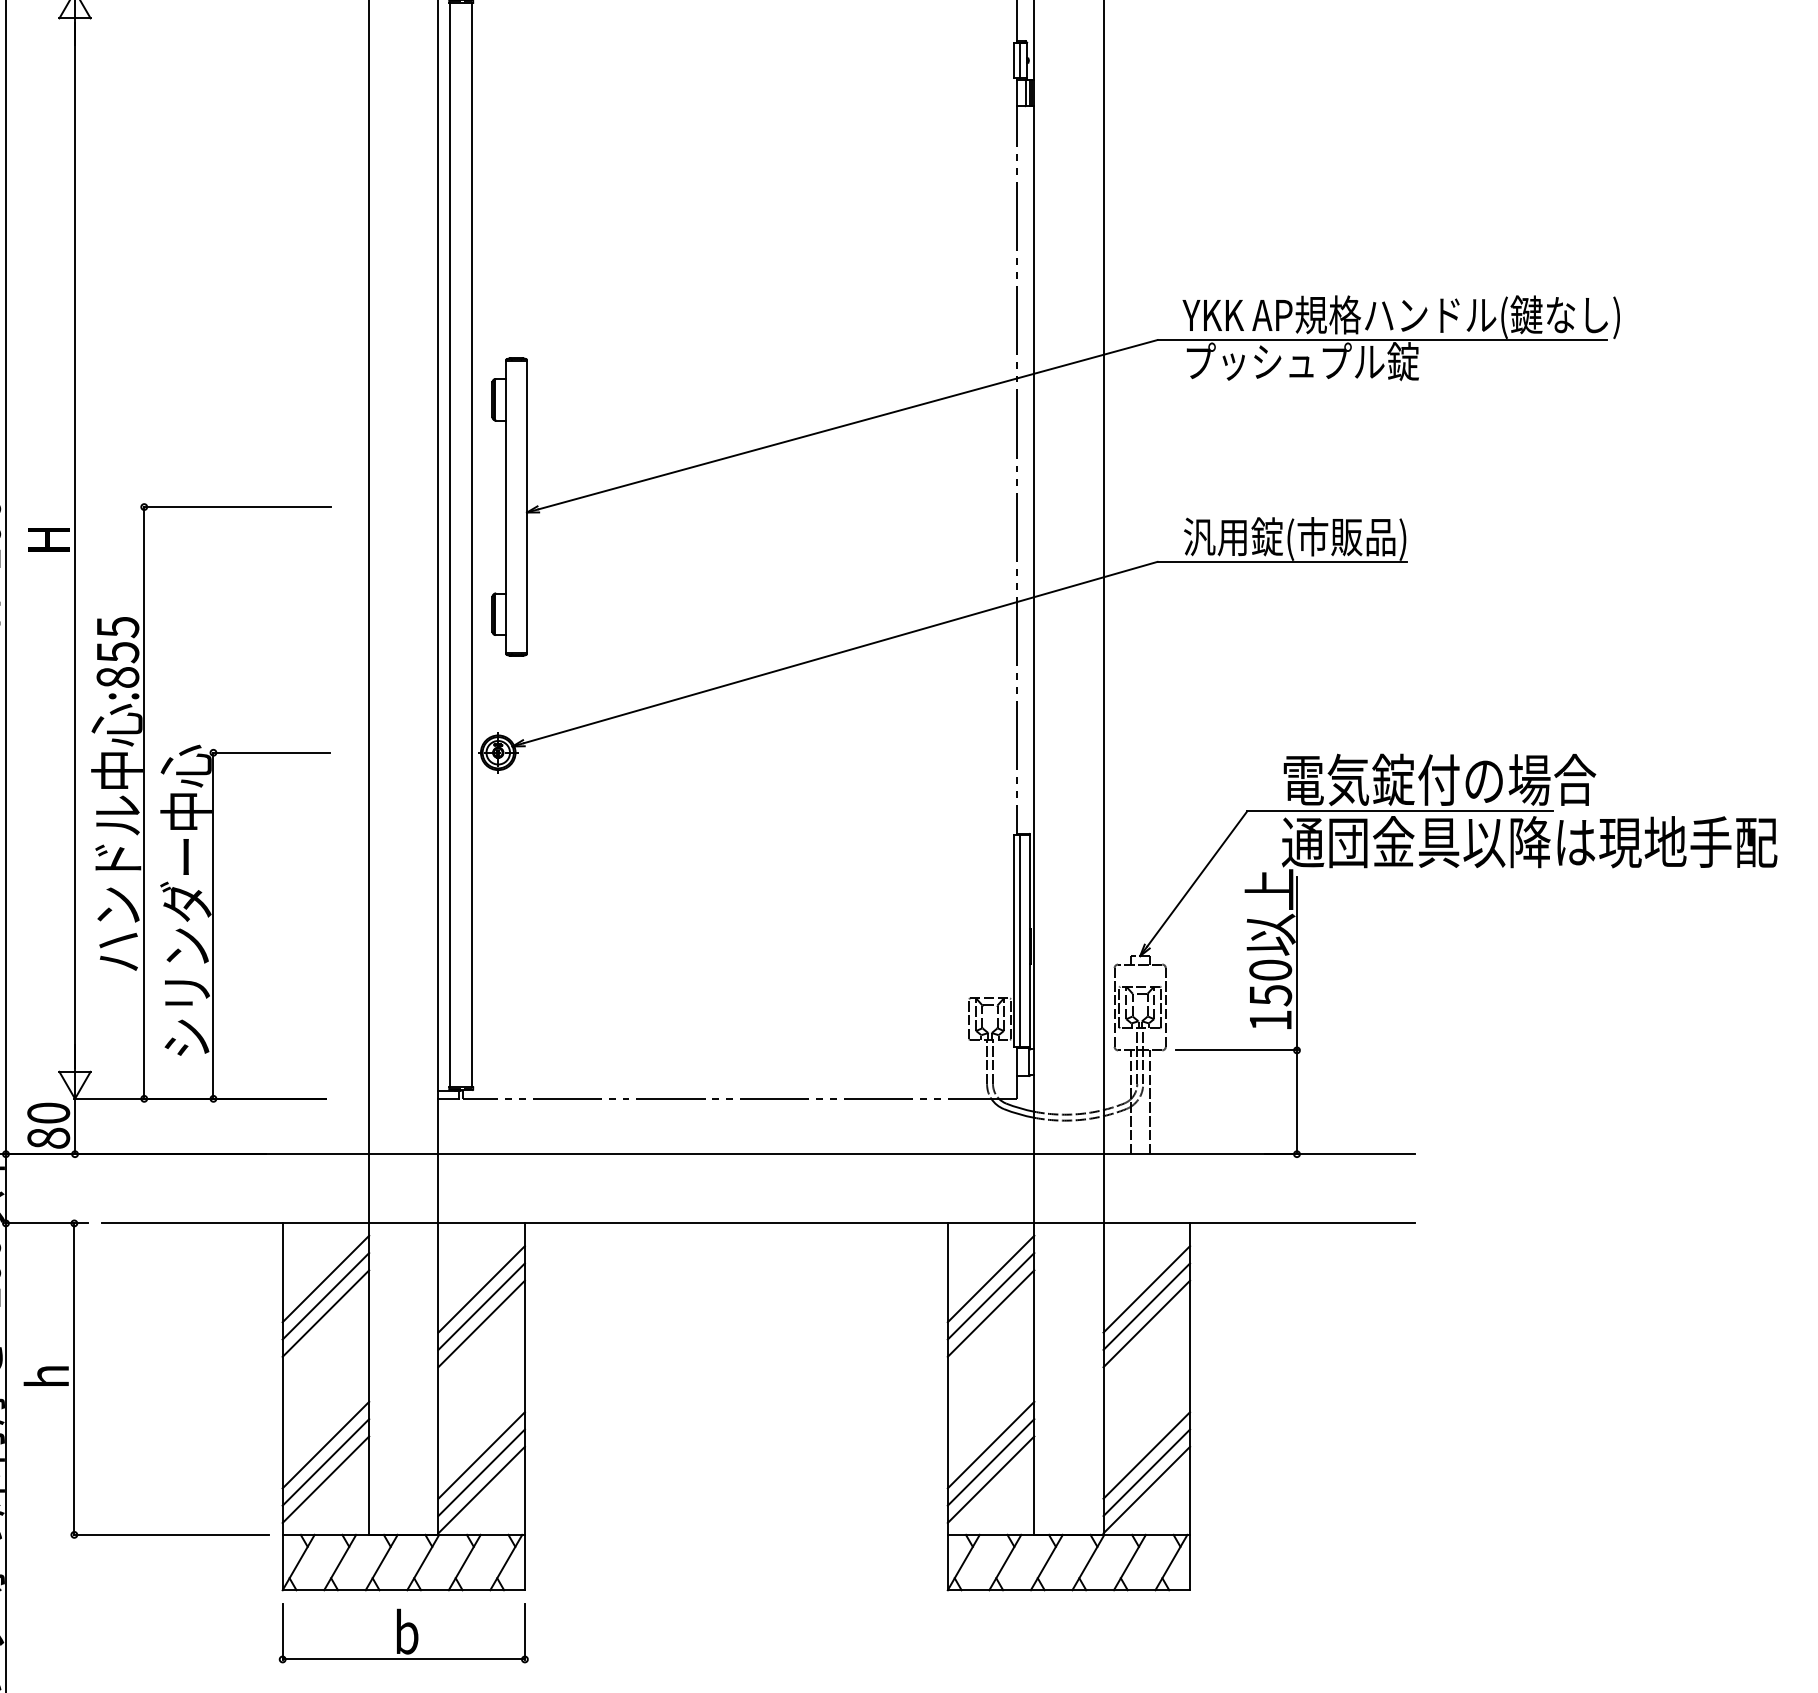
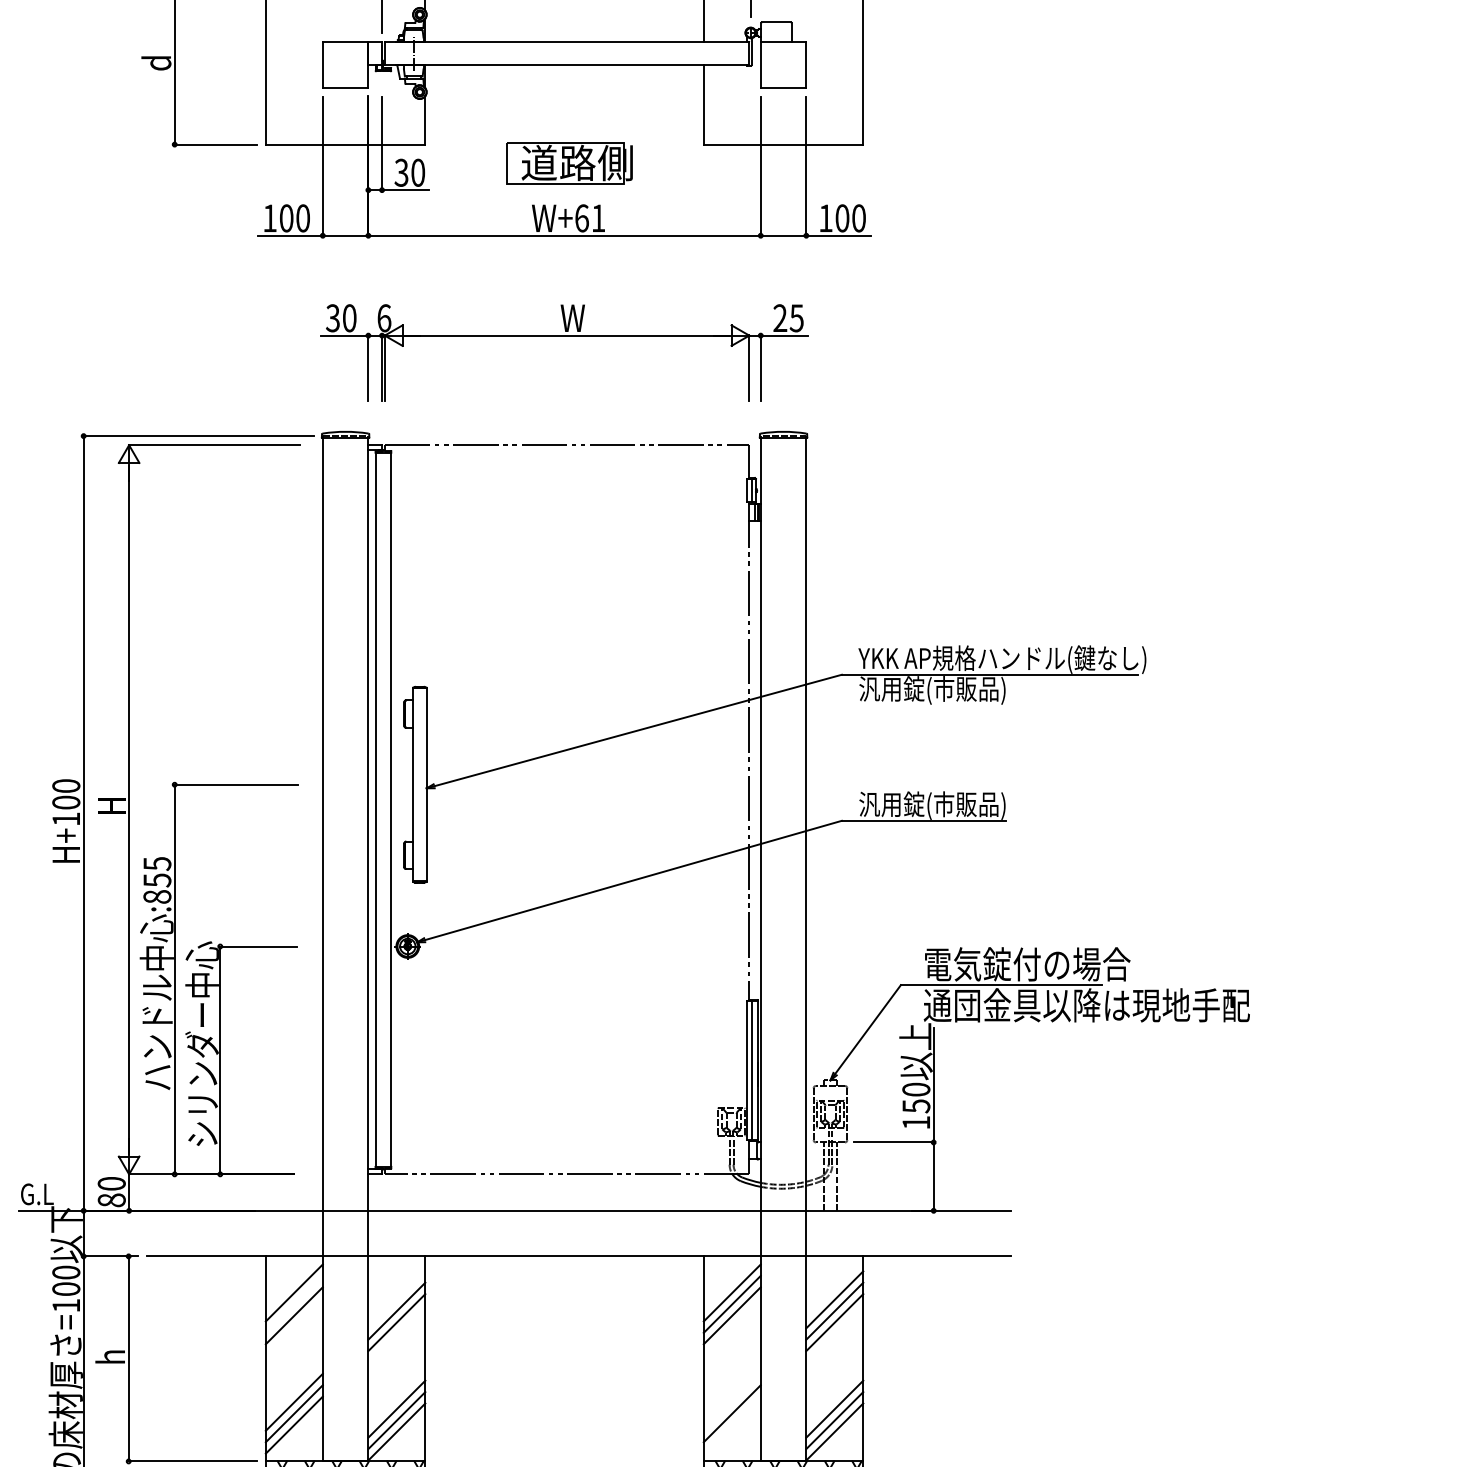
text: (1301, 363) -> (936, 690), プッシュプル錠 -> 汎用錠(市販品)
line: (481, 1288) -> (396, 1299), removed
line: (324, 1294) -> (293, 1303), removed
line: (989, 1443) -> (731, 1401), removed
line: (989, 1478) -> (731, 1424), removed

